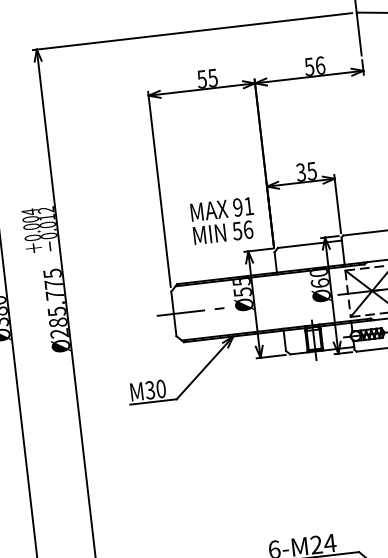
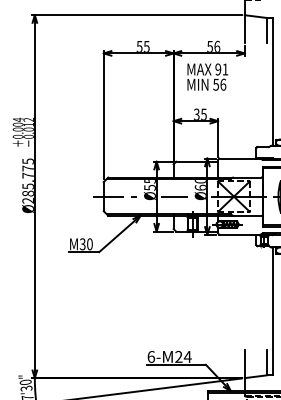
text: (222, 220) -> (207, 76), moved
line: (281, 301) -> (174, 196), added

